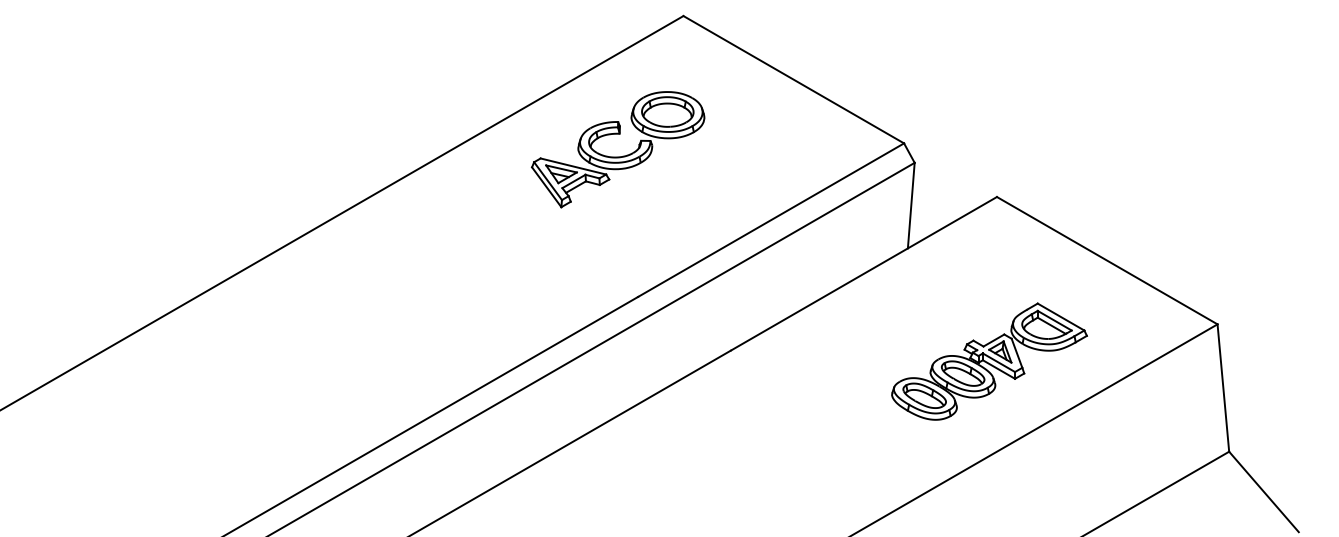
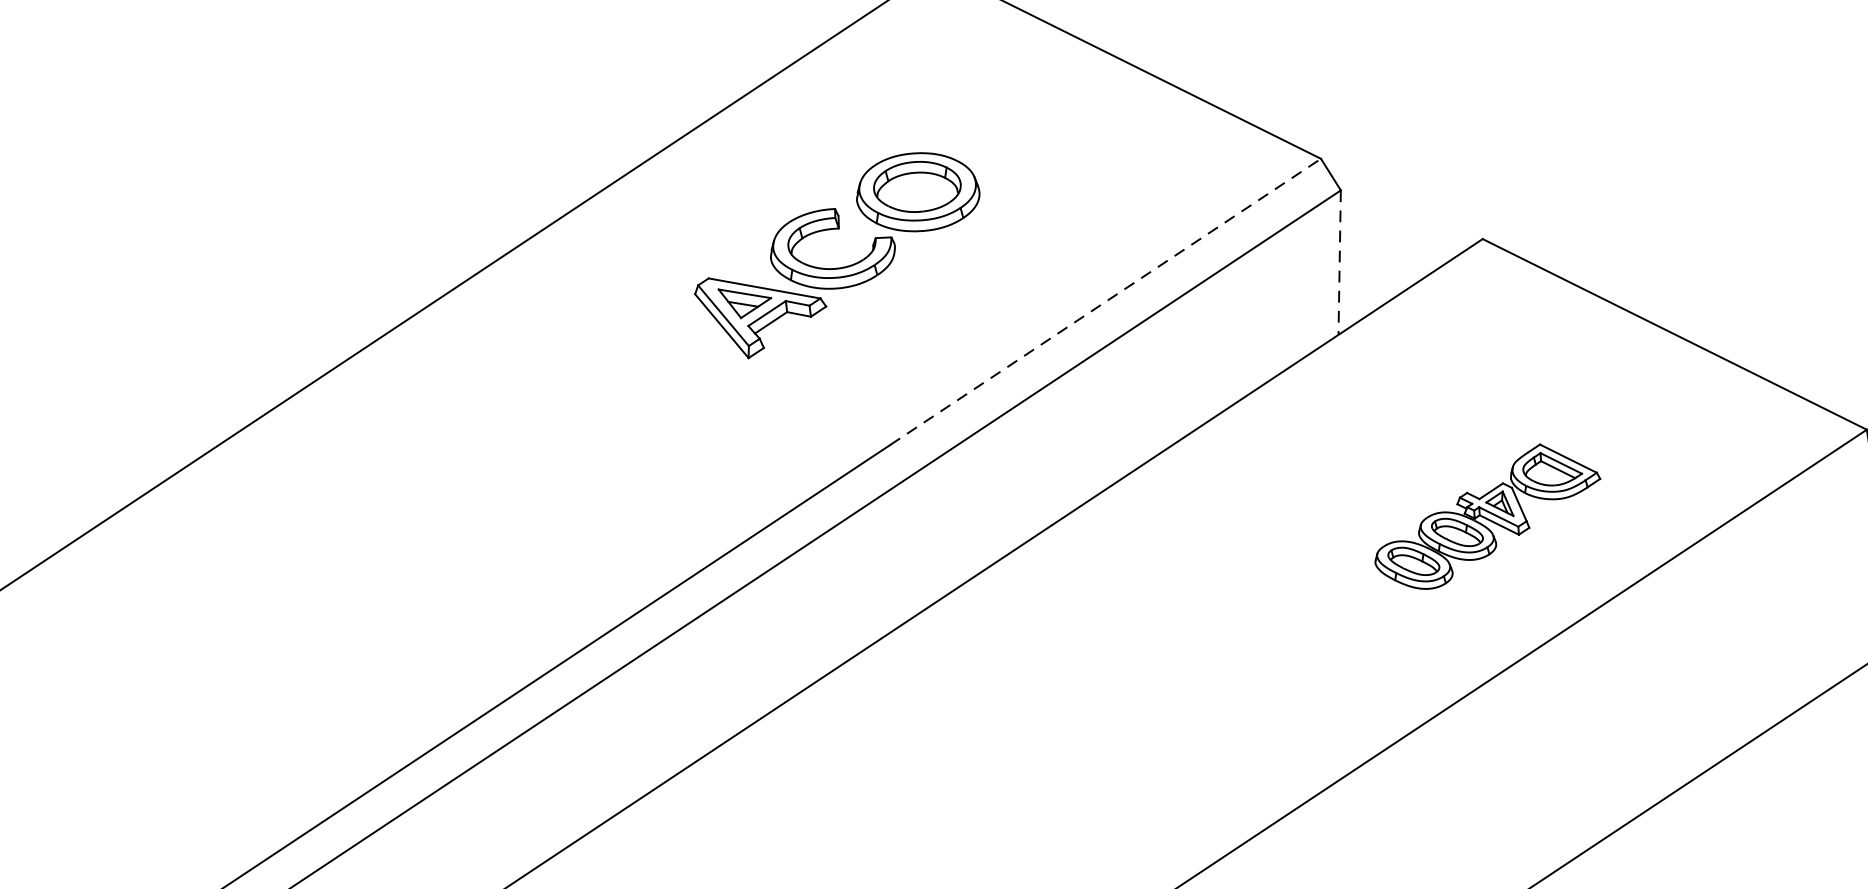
part: (618, 156) -> (839, 266), moved
line: (911, 205) -> (1340, 262), solid -> dashed
line: (771, 220) -> (1106, 302), solid -> dashed
part: (989, 361) -> (1487, 516), size x0.7

